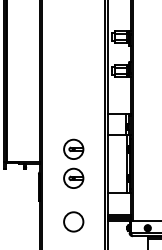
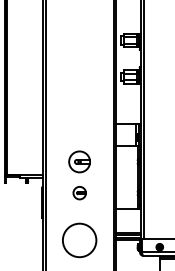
part: (73, 177) -> (79, 192), size x0.6
circle: (73, 221) -> (79, 239), size x1.6

